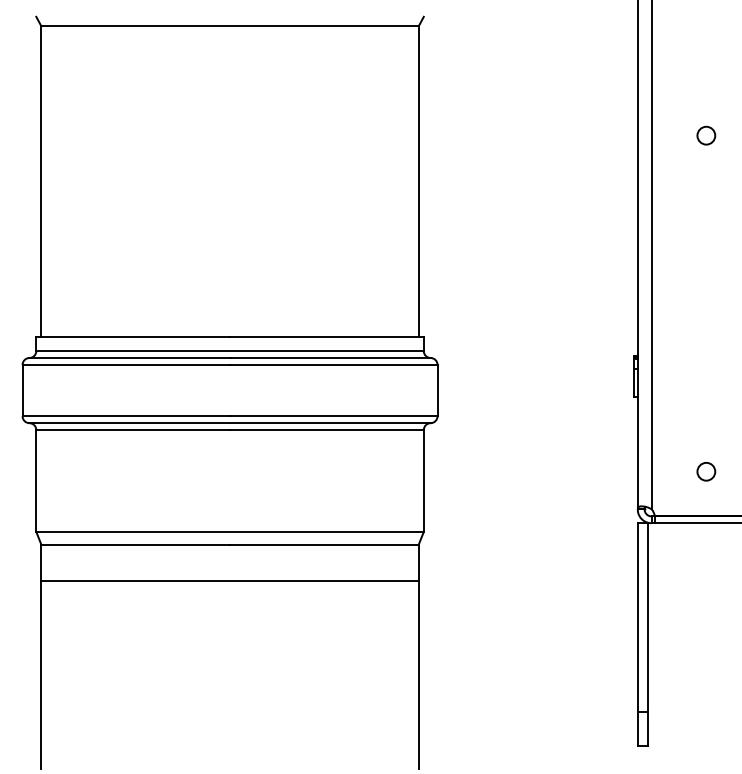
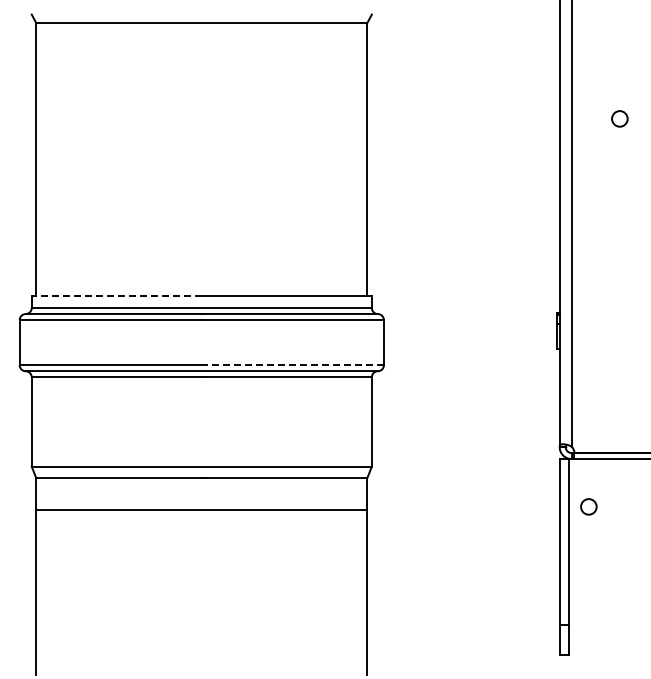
line: (132, 338) -> (116, 296), solid -> dashed
line: (334, 416) -> (293, 365), solid -> dashed
circle: (705, 471) -> (588, 506), moved

